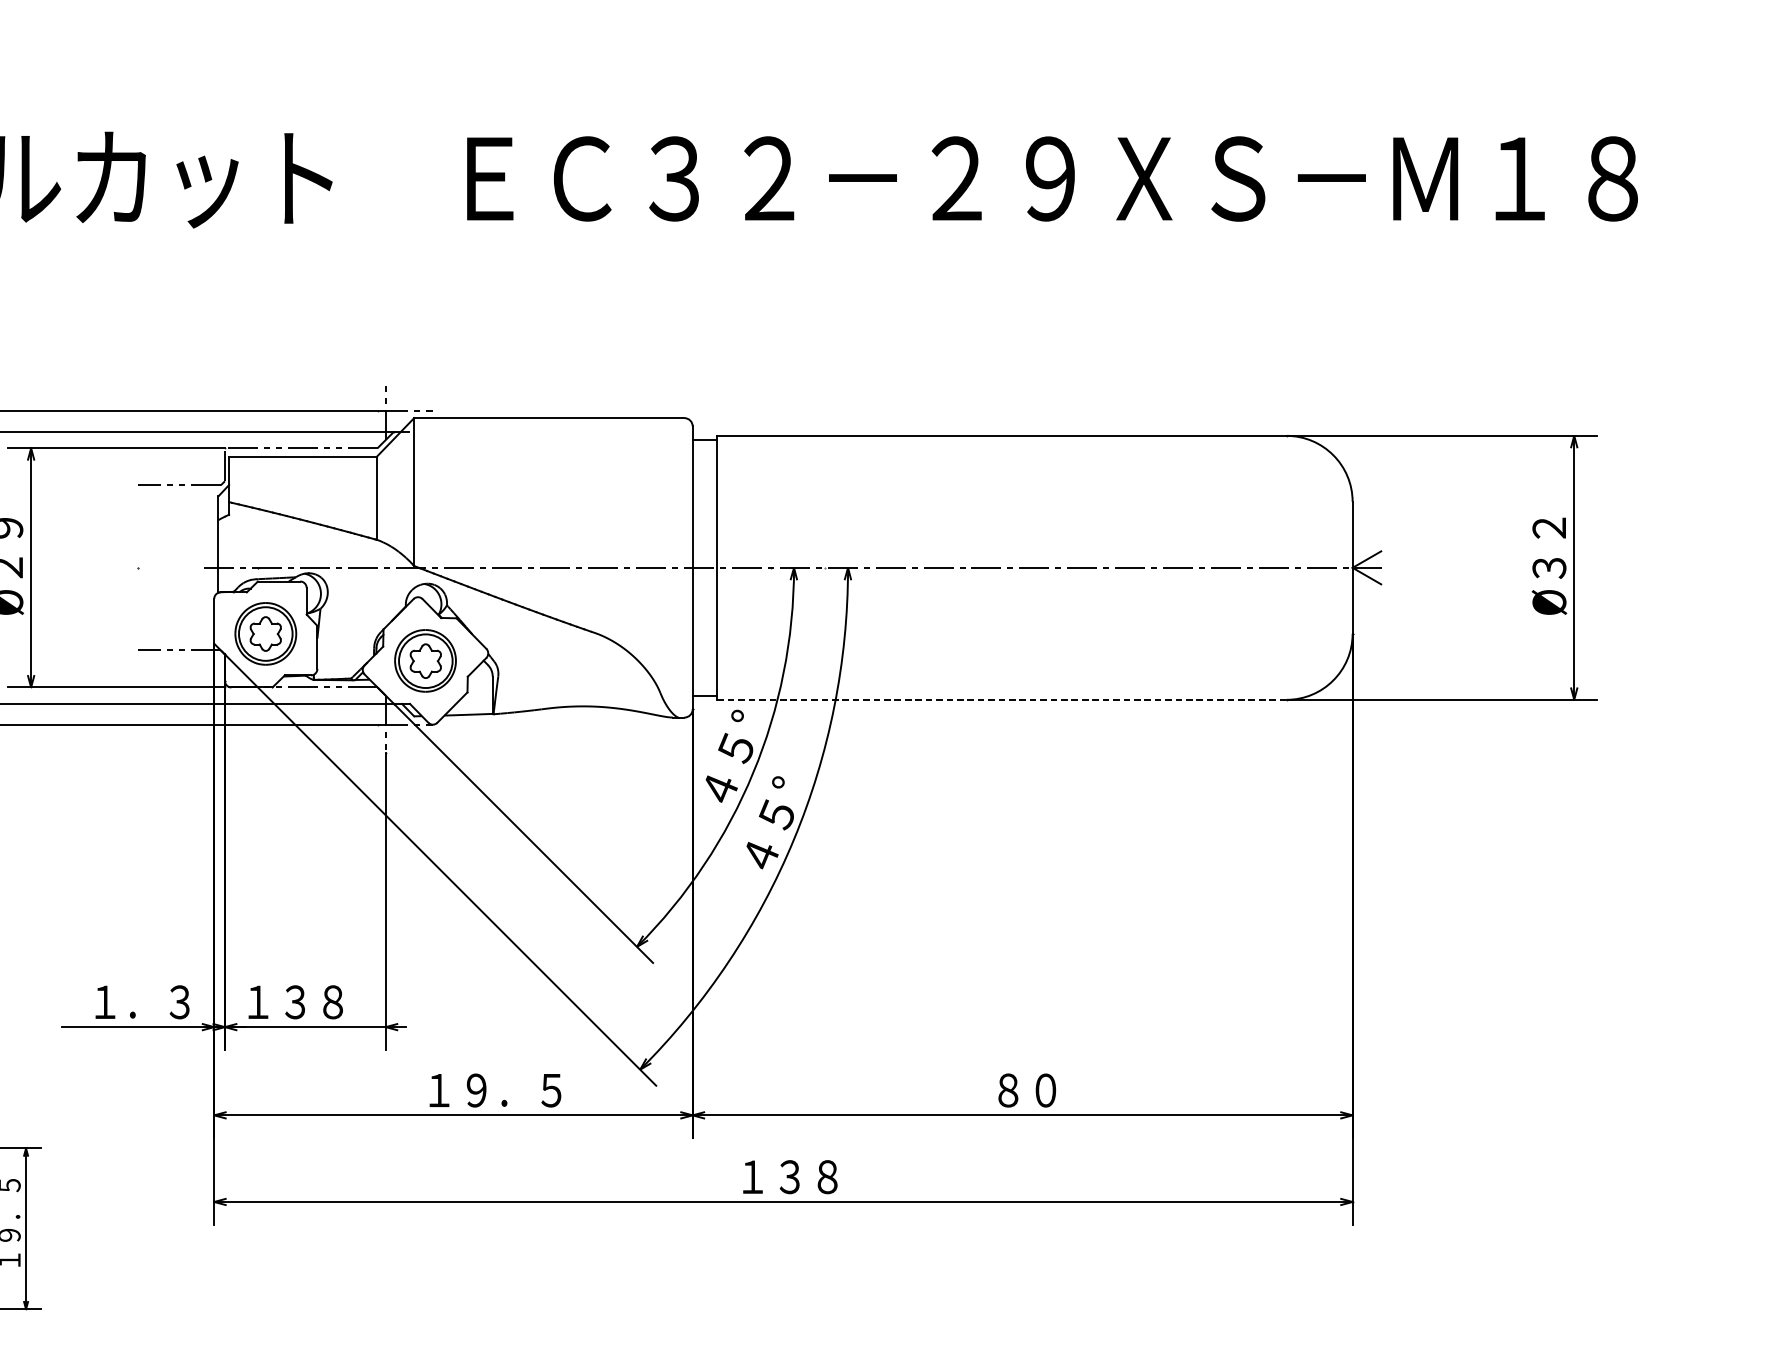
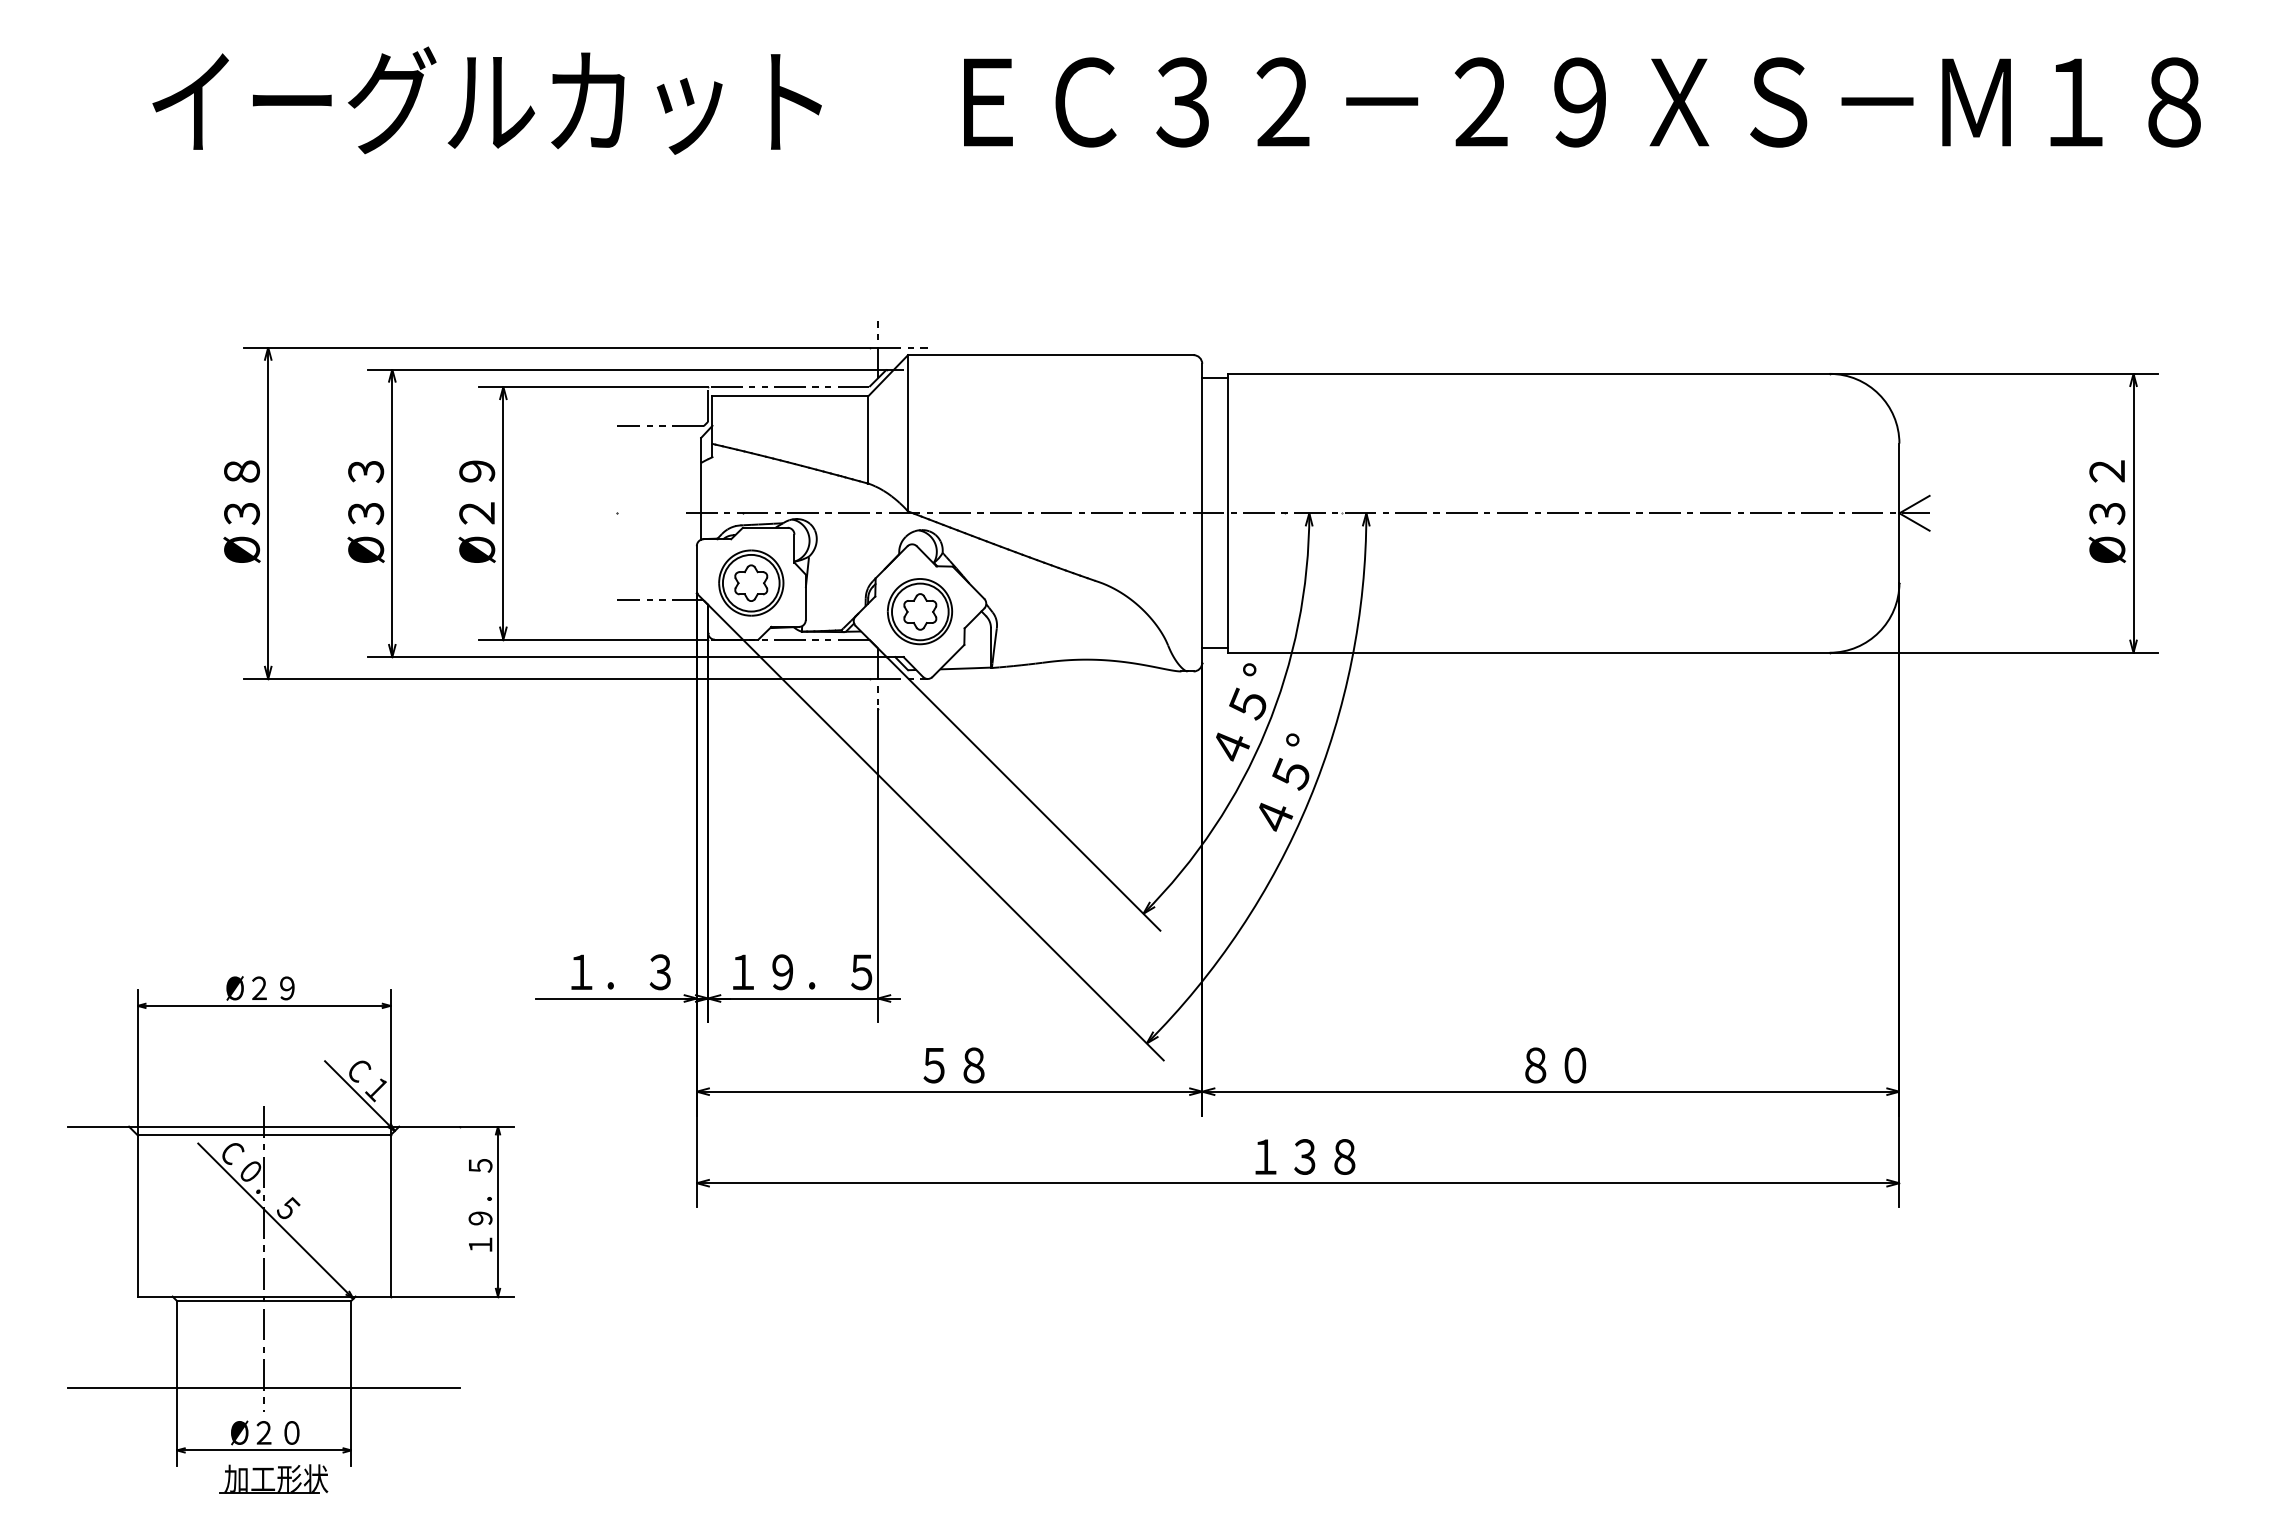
line: (1002, 699) -> (1529, 652), dashed -> solid
text: (332, 1002) -> (821, 972), １３８ -> １９．５
text: (495, 1090) -> (993, 1065), １９．５ -> ５８

